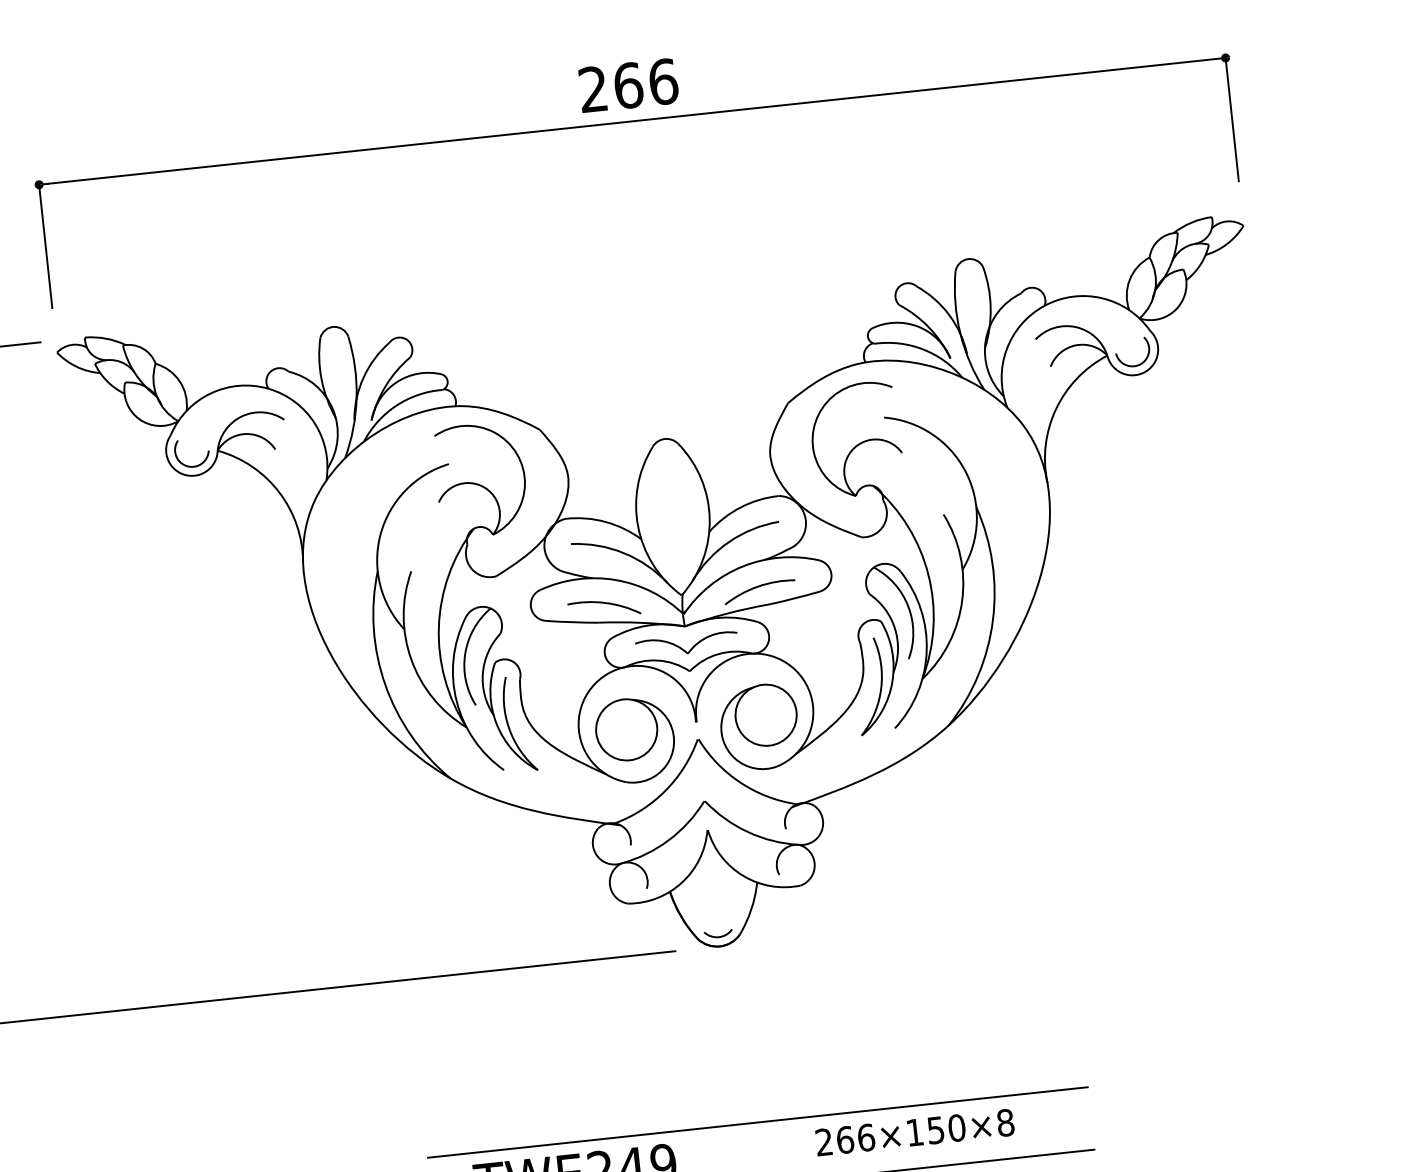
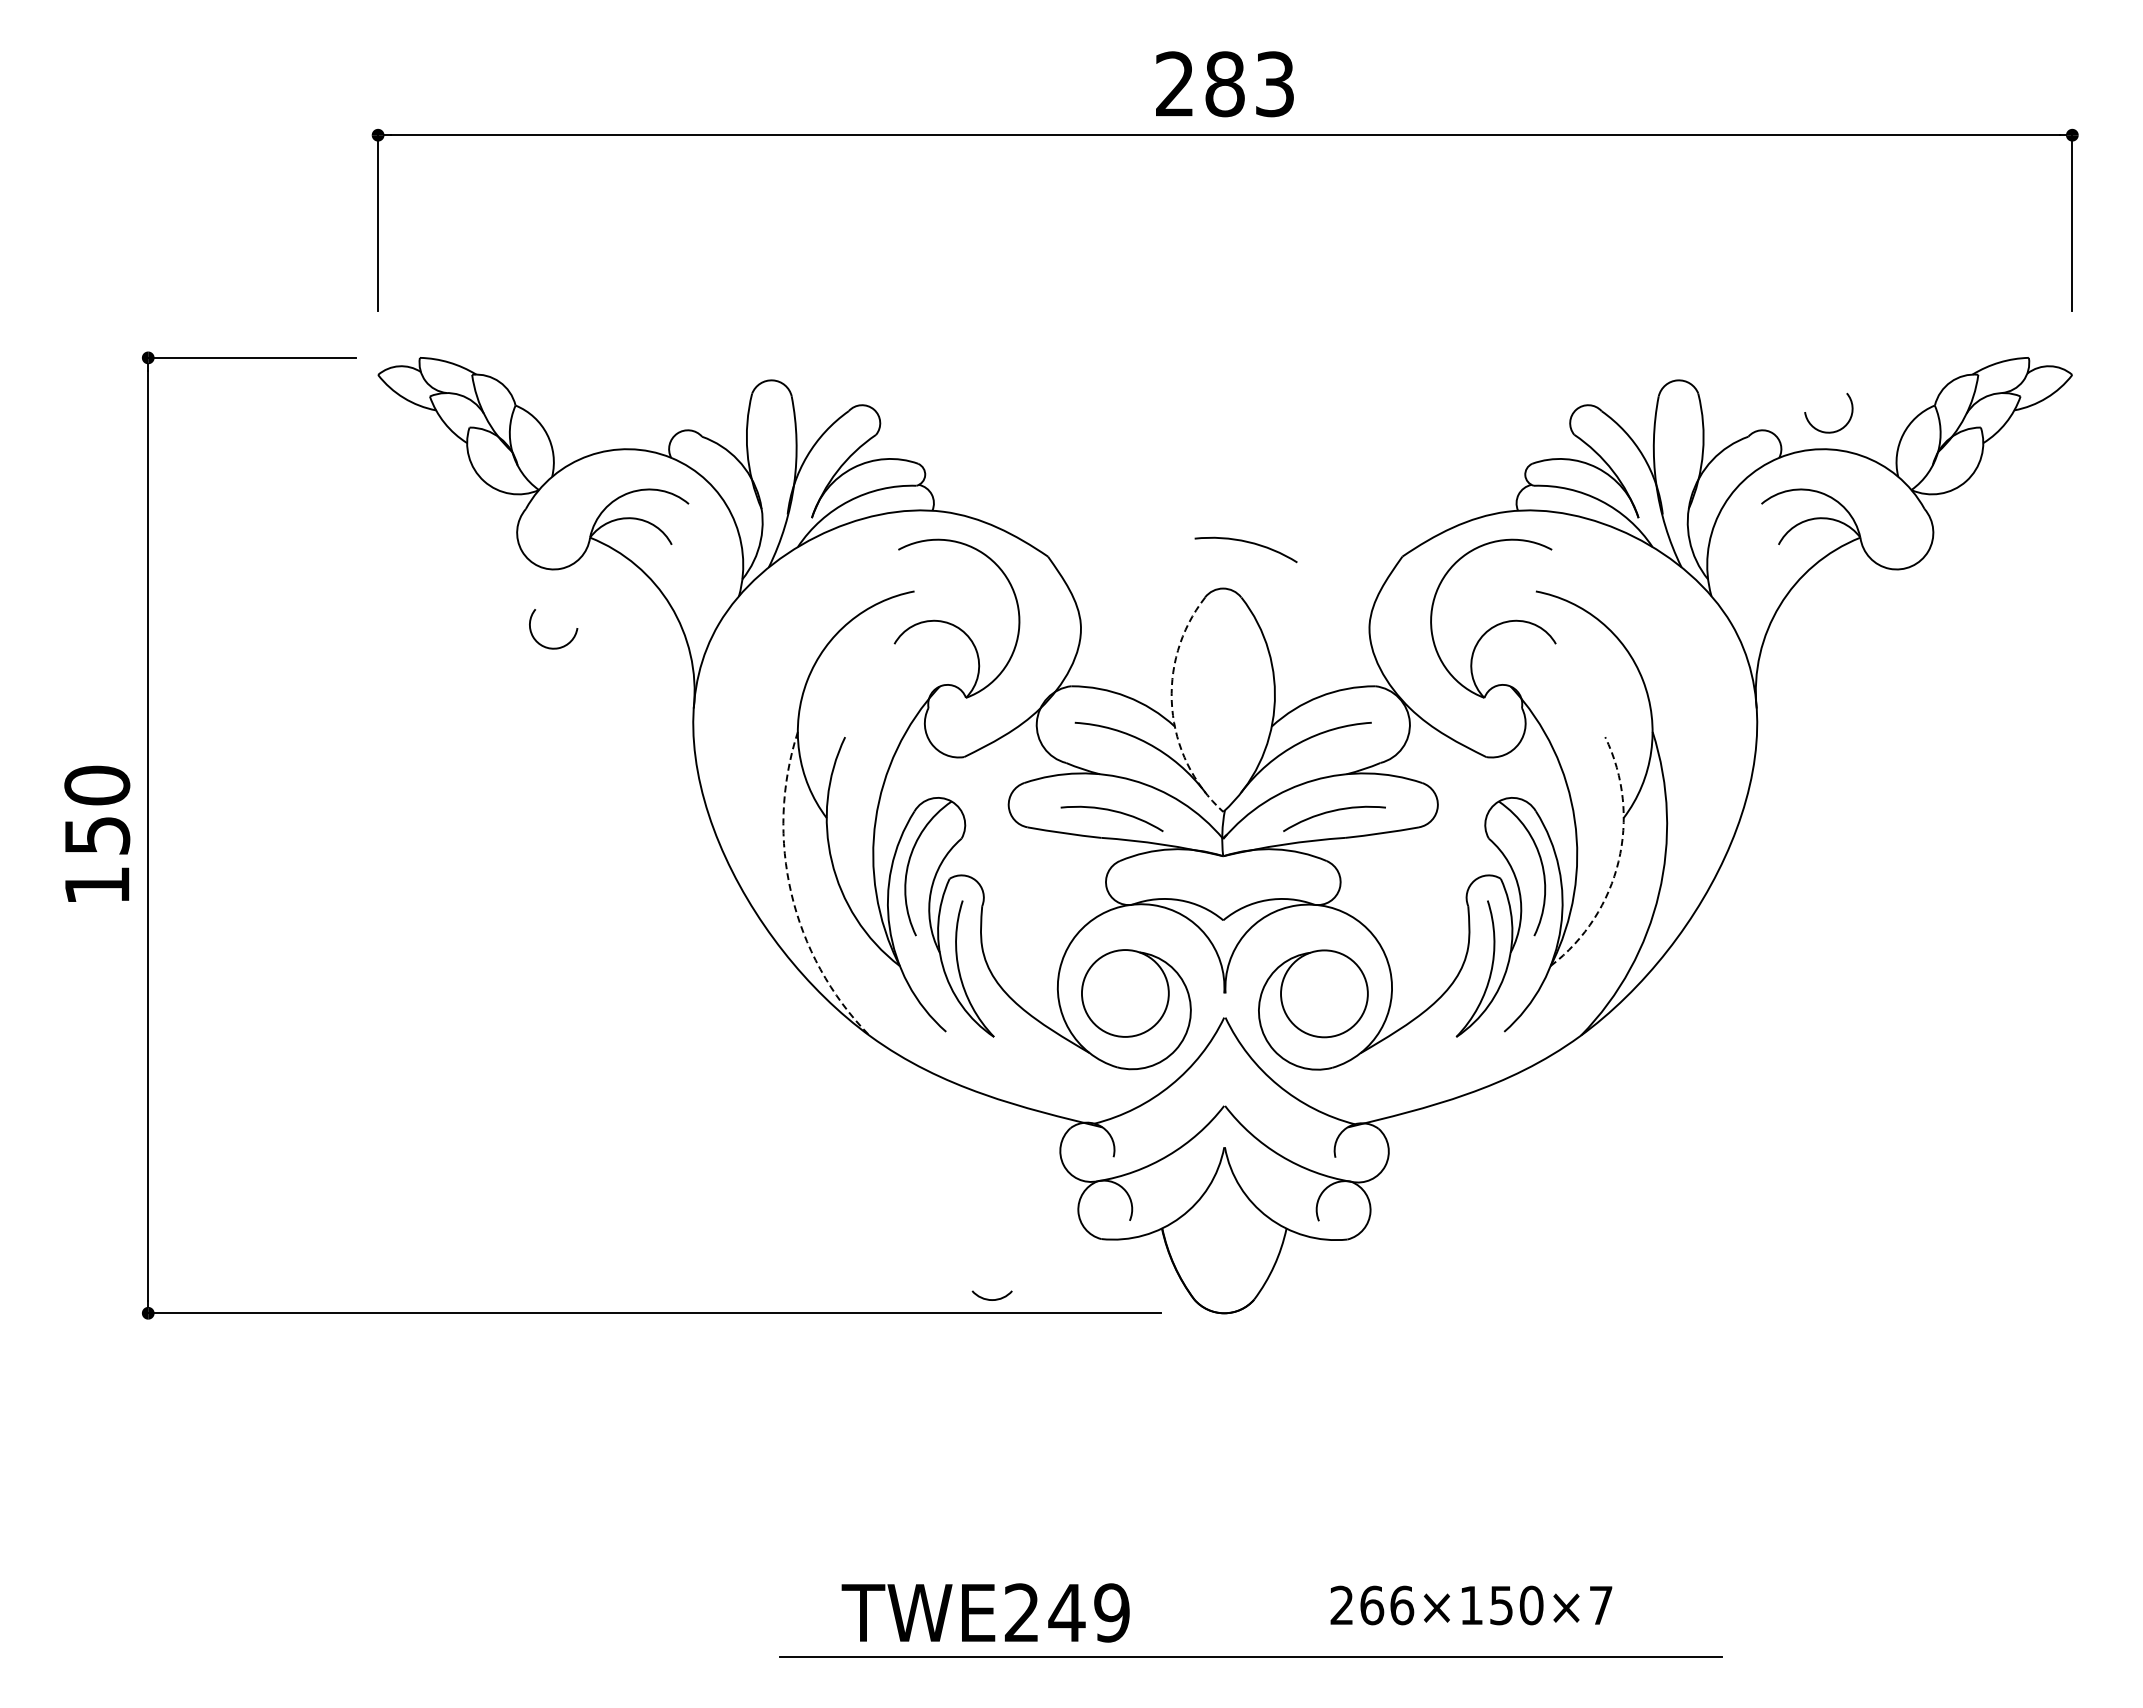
text: (646, 83) -> (1250, 84), 266 -> 283
arc: (1133, 365) -> (1828, 431), moved
arc: (679, 405) -> (1248, 543), added
arc: (193, 465) -> (553, 647), moved
arc: (638, 526) -> (1172, 708), solid -> dashed
arc: (962, 600) -> (1618, 861), solid -> dashed
part: (691, 647) -> (1229, 887), removed
arc: (385, 684) -> (791, 893), solid -> dashed
arc: (718, 936) -> (991, 1299), moved
line: (757, 1122) -> (1251, 1567), removed
text: (1005, 1122) -> (1600, 1605), 266×150×8 -> 266×150×7

